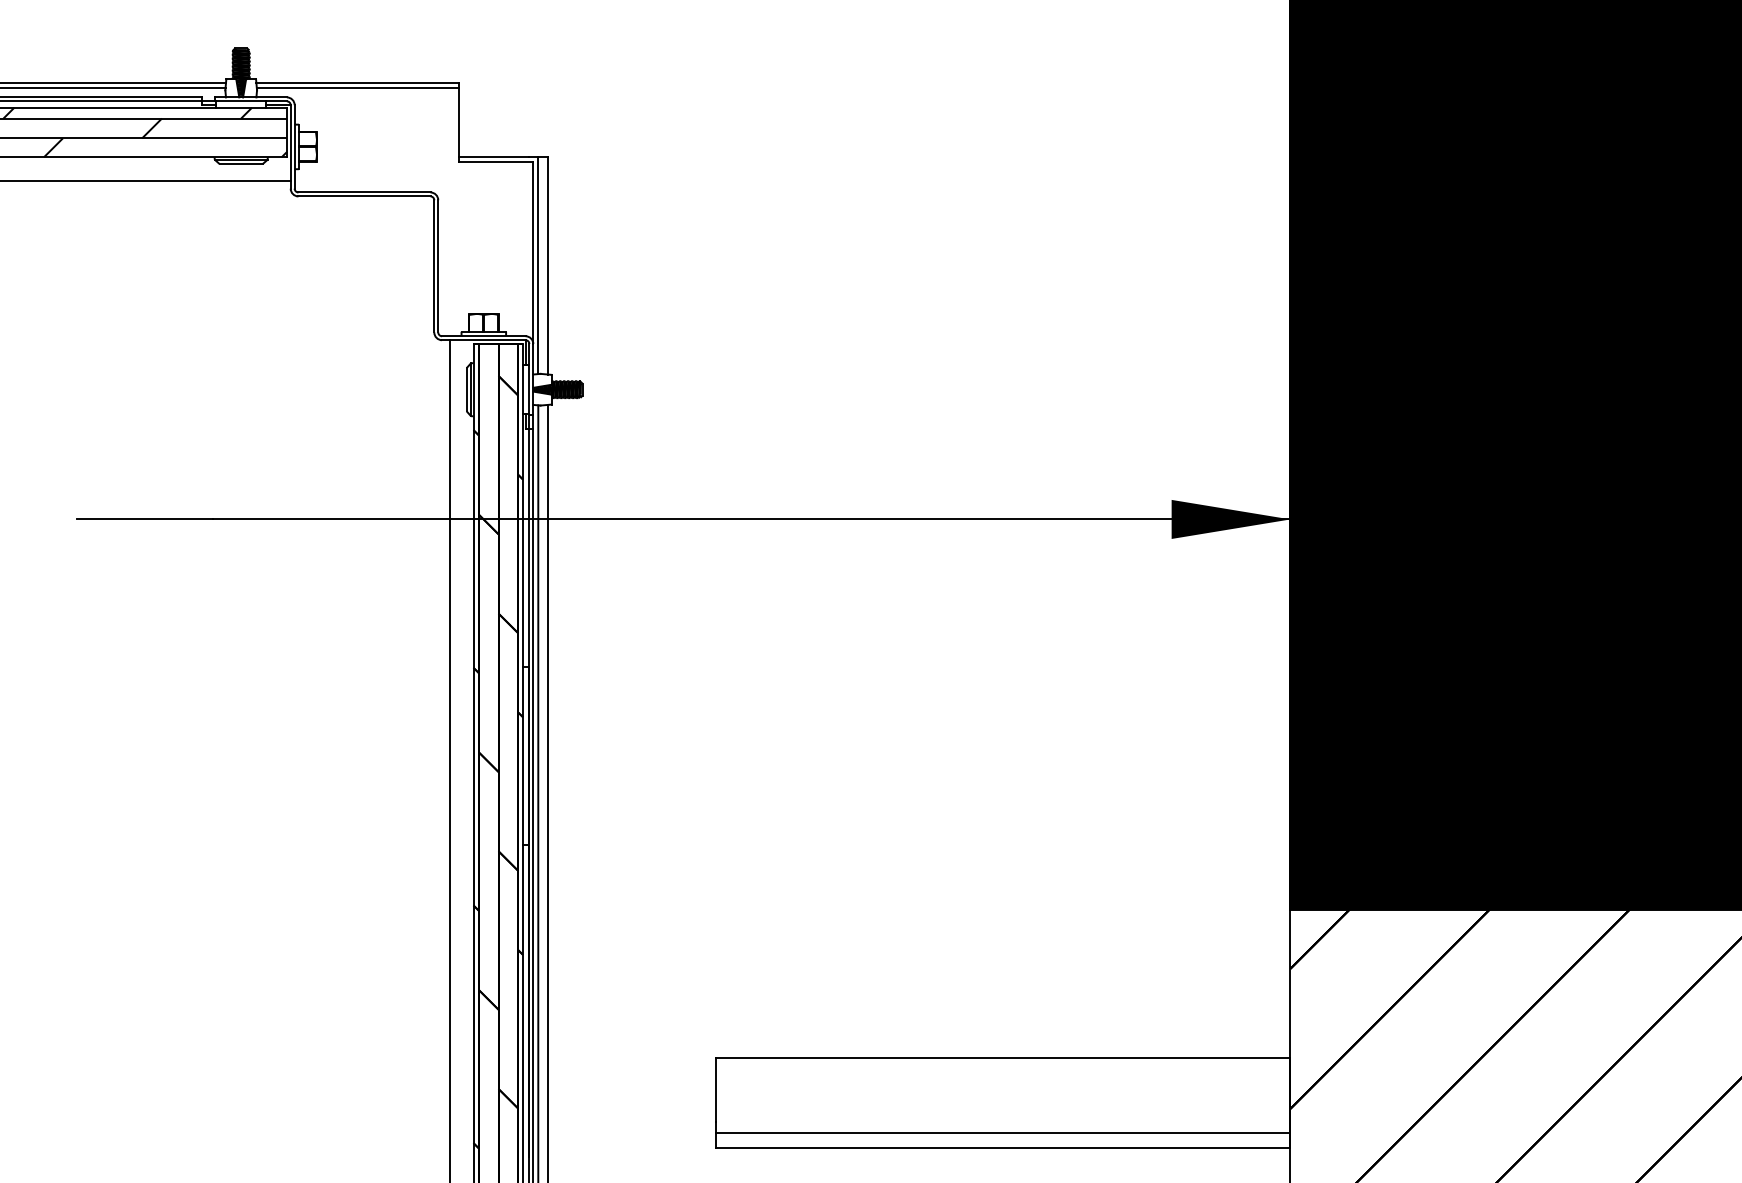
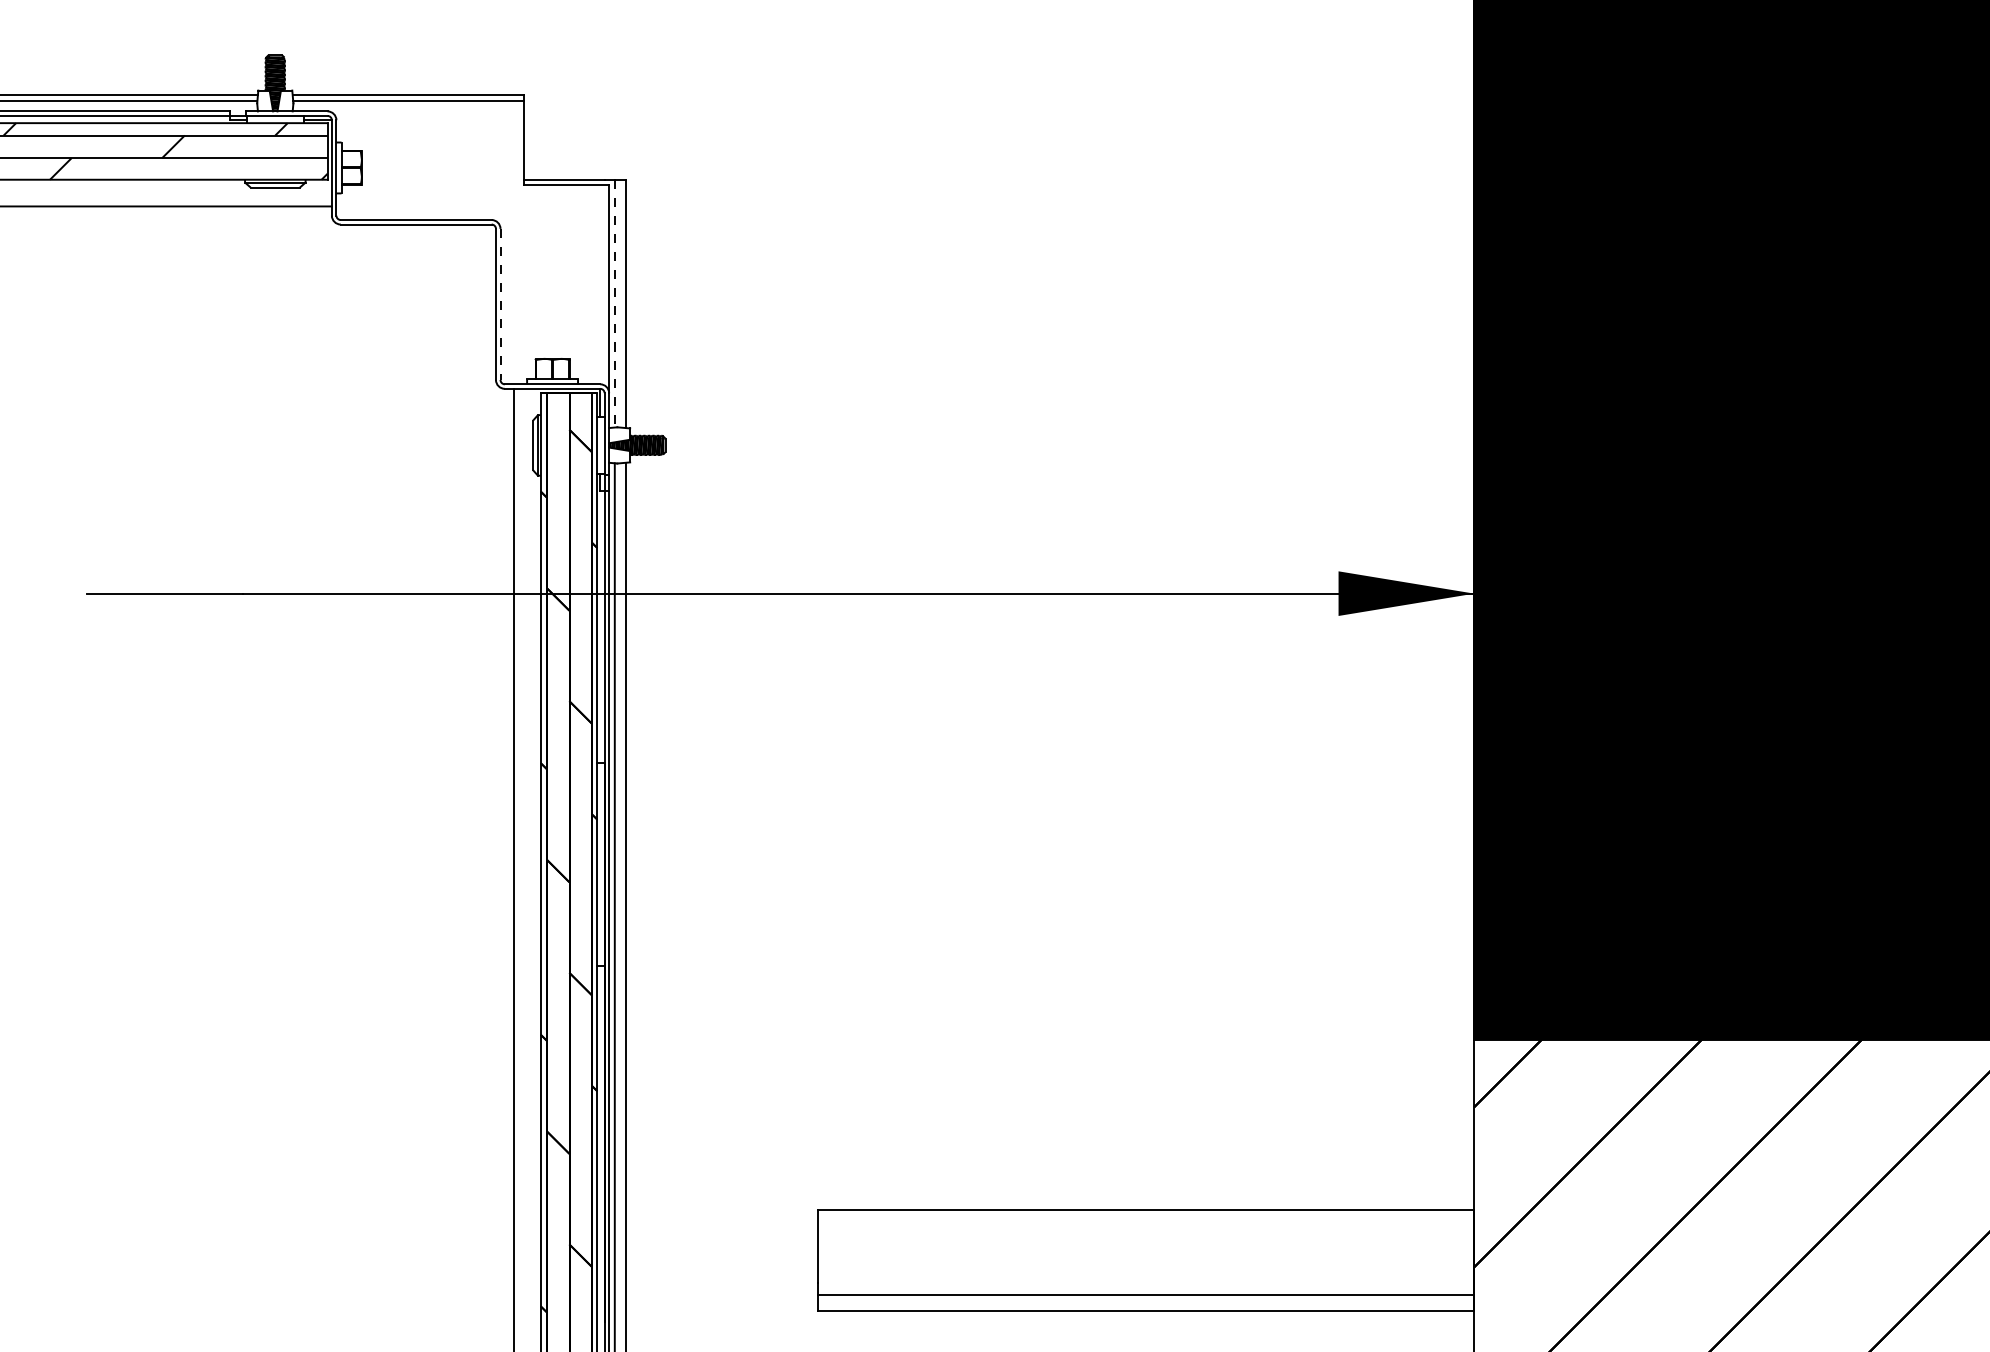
line: (438, 266) -> (500, 304), solid -> dashed
line: (538, 266) -> (614, 304), solid -> dashed

